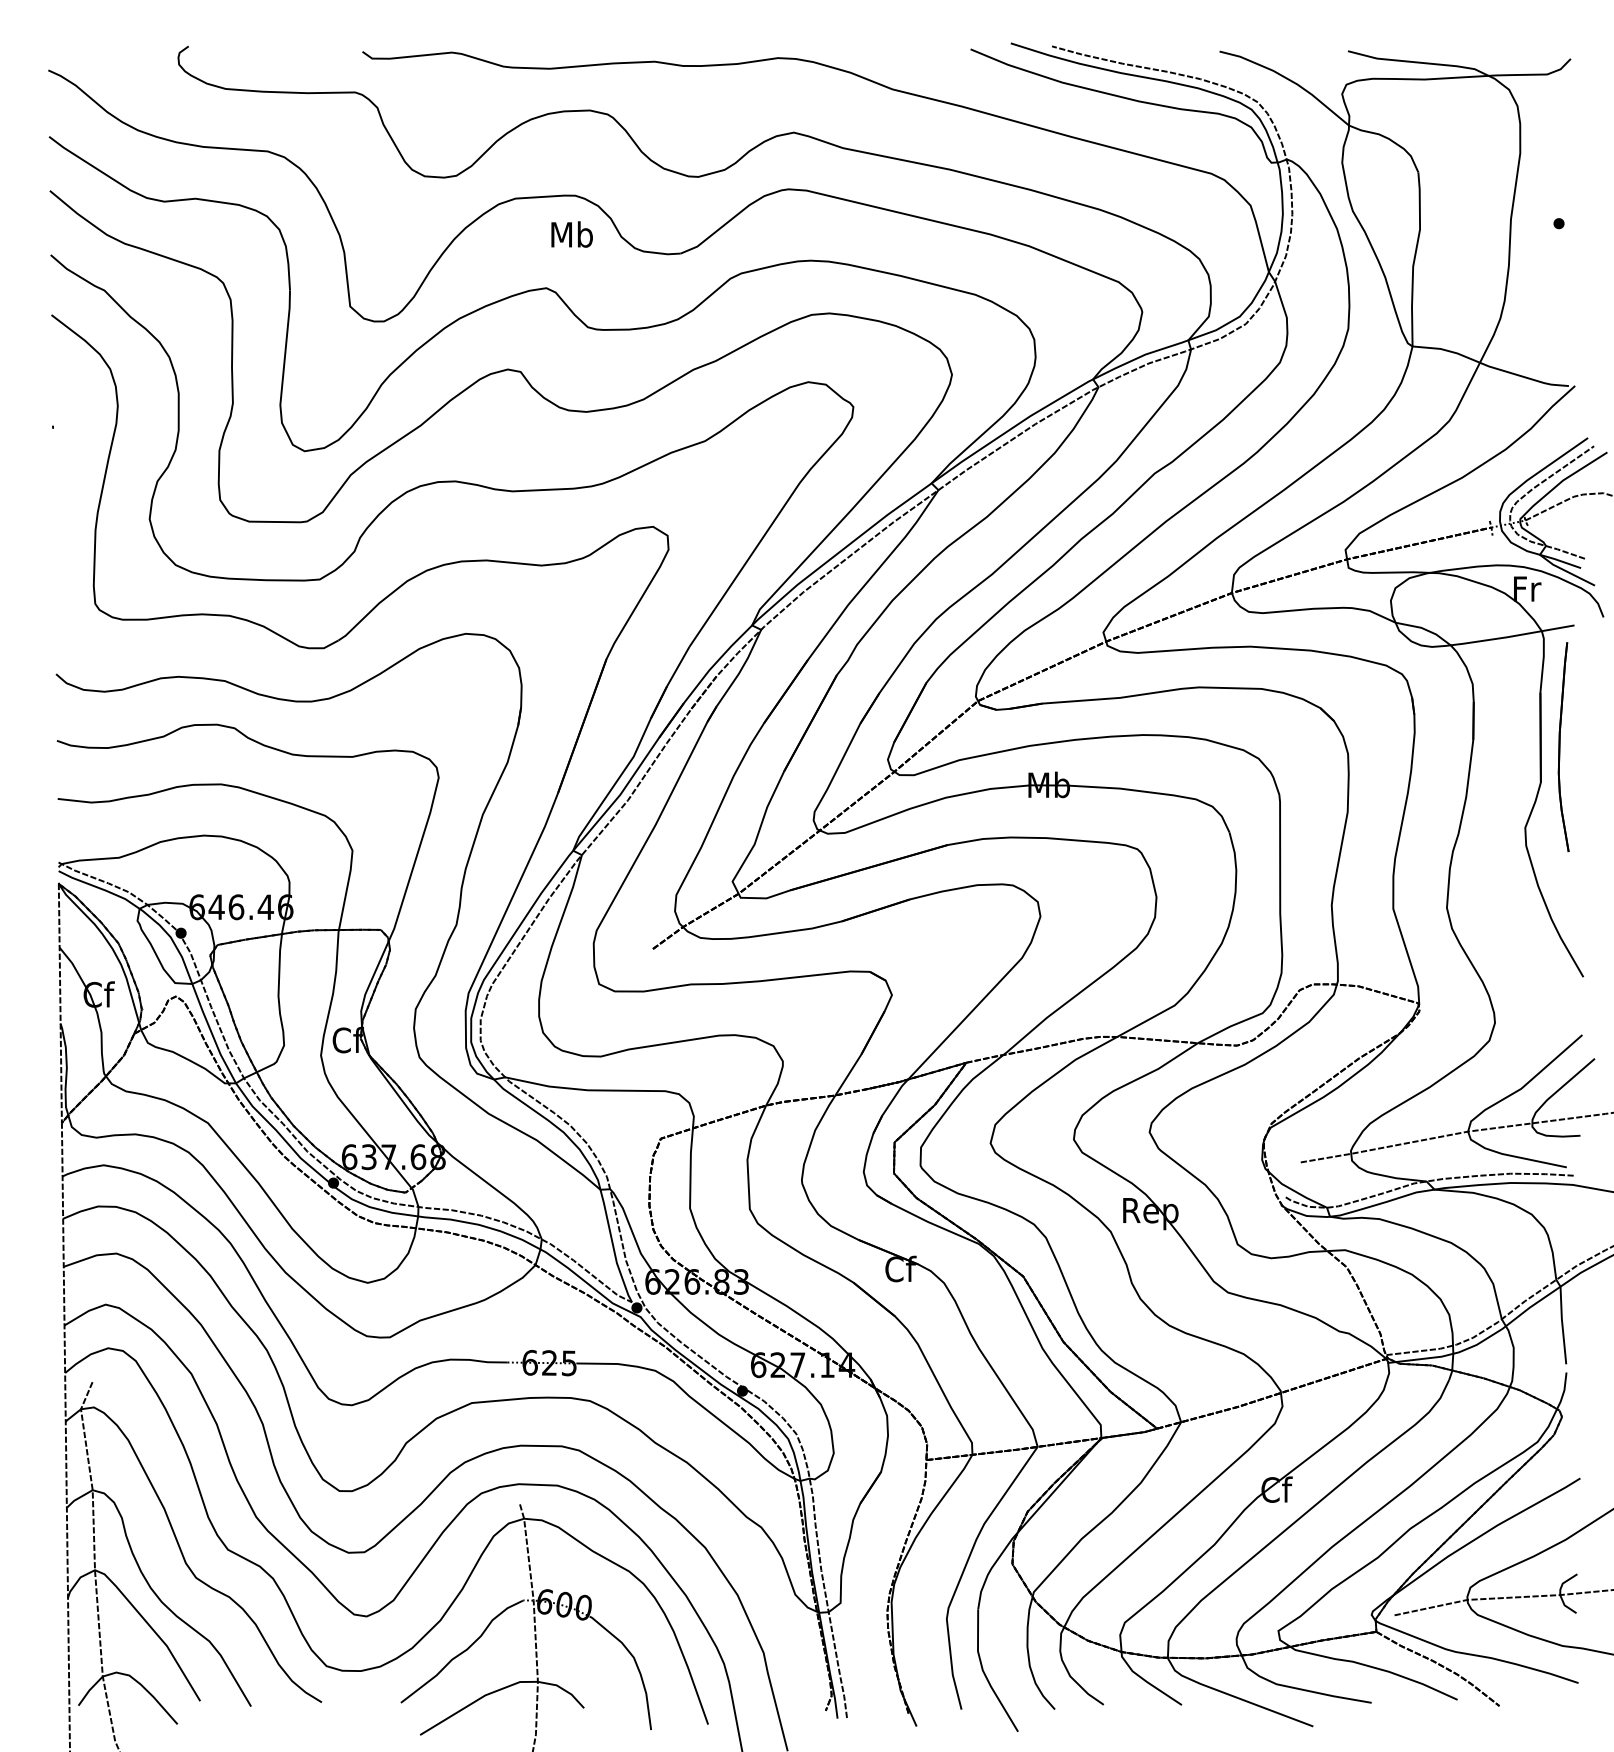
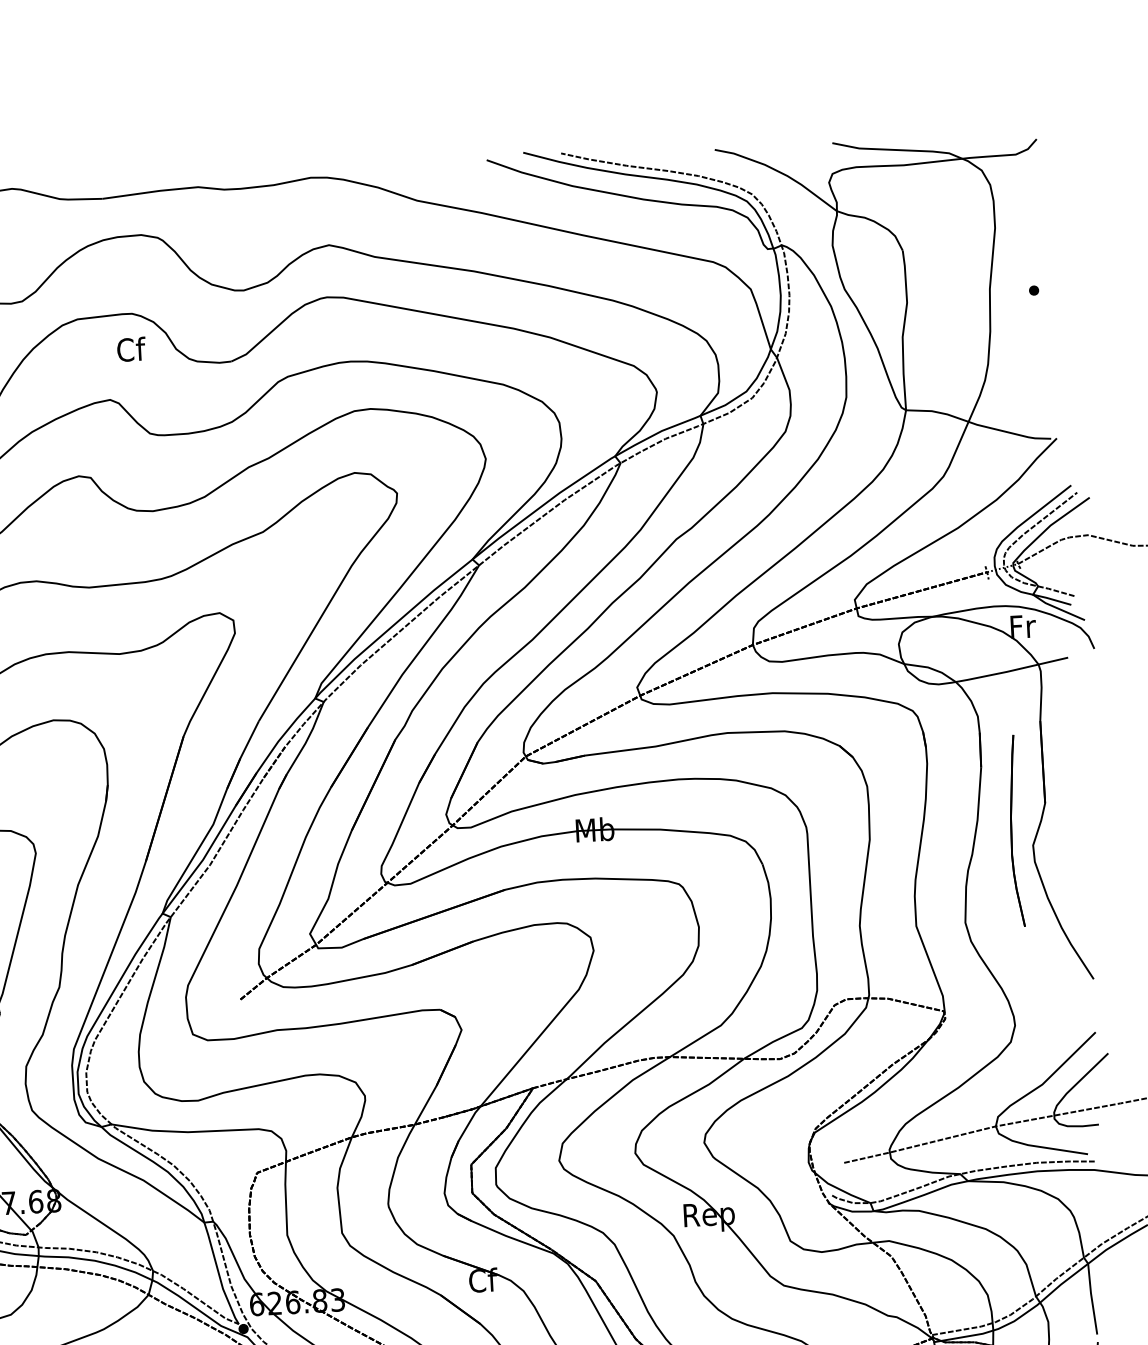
text: (571, 234) -> (130, 349), Mb -> Cf
part: (1563, 747) -> (1015, 831), moved

